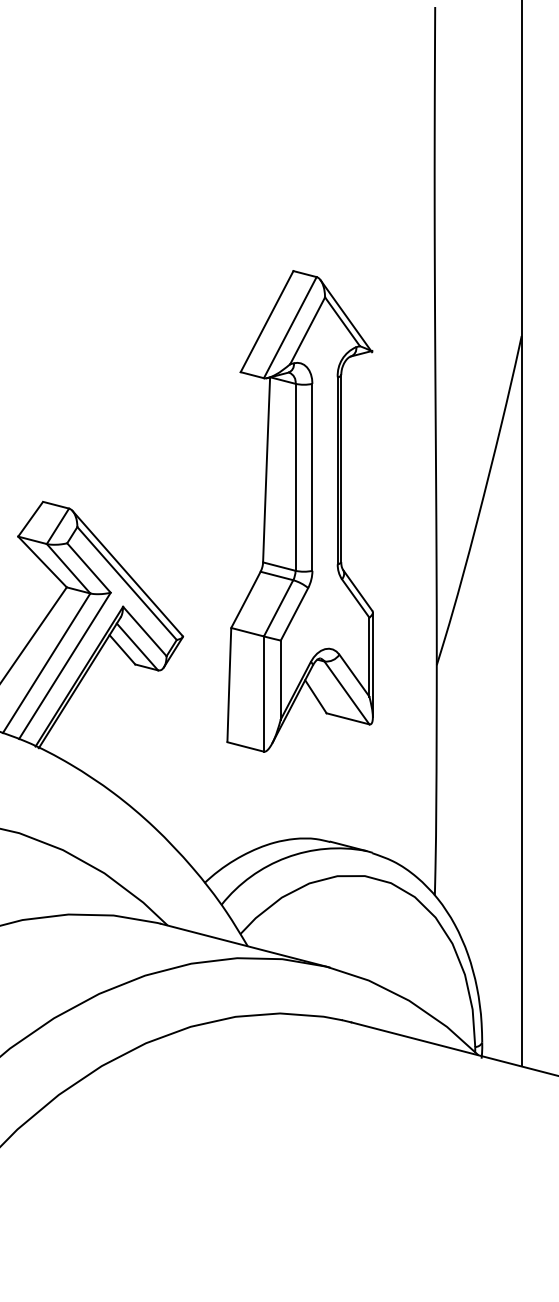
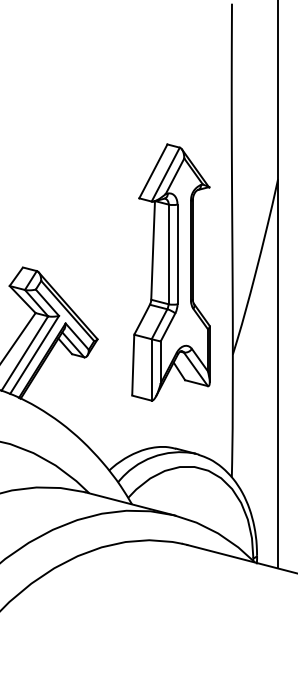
part: (299, 511) -> (170, 272), moved

